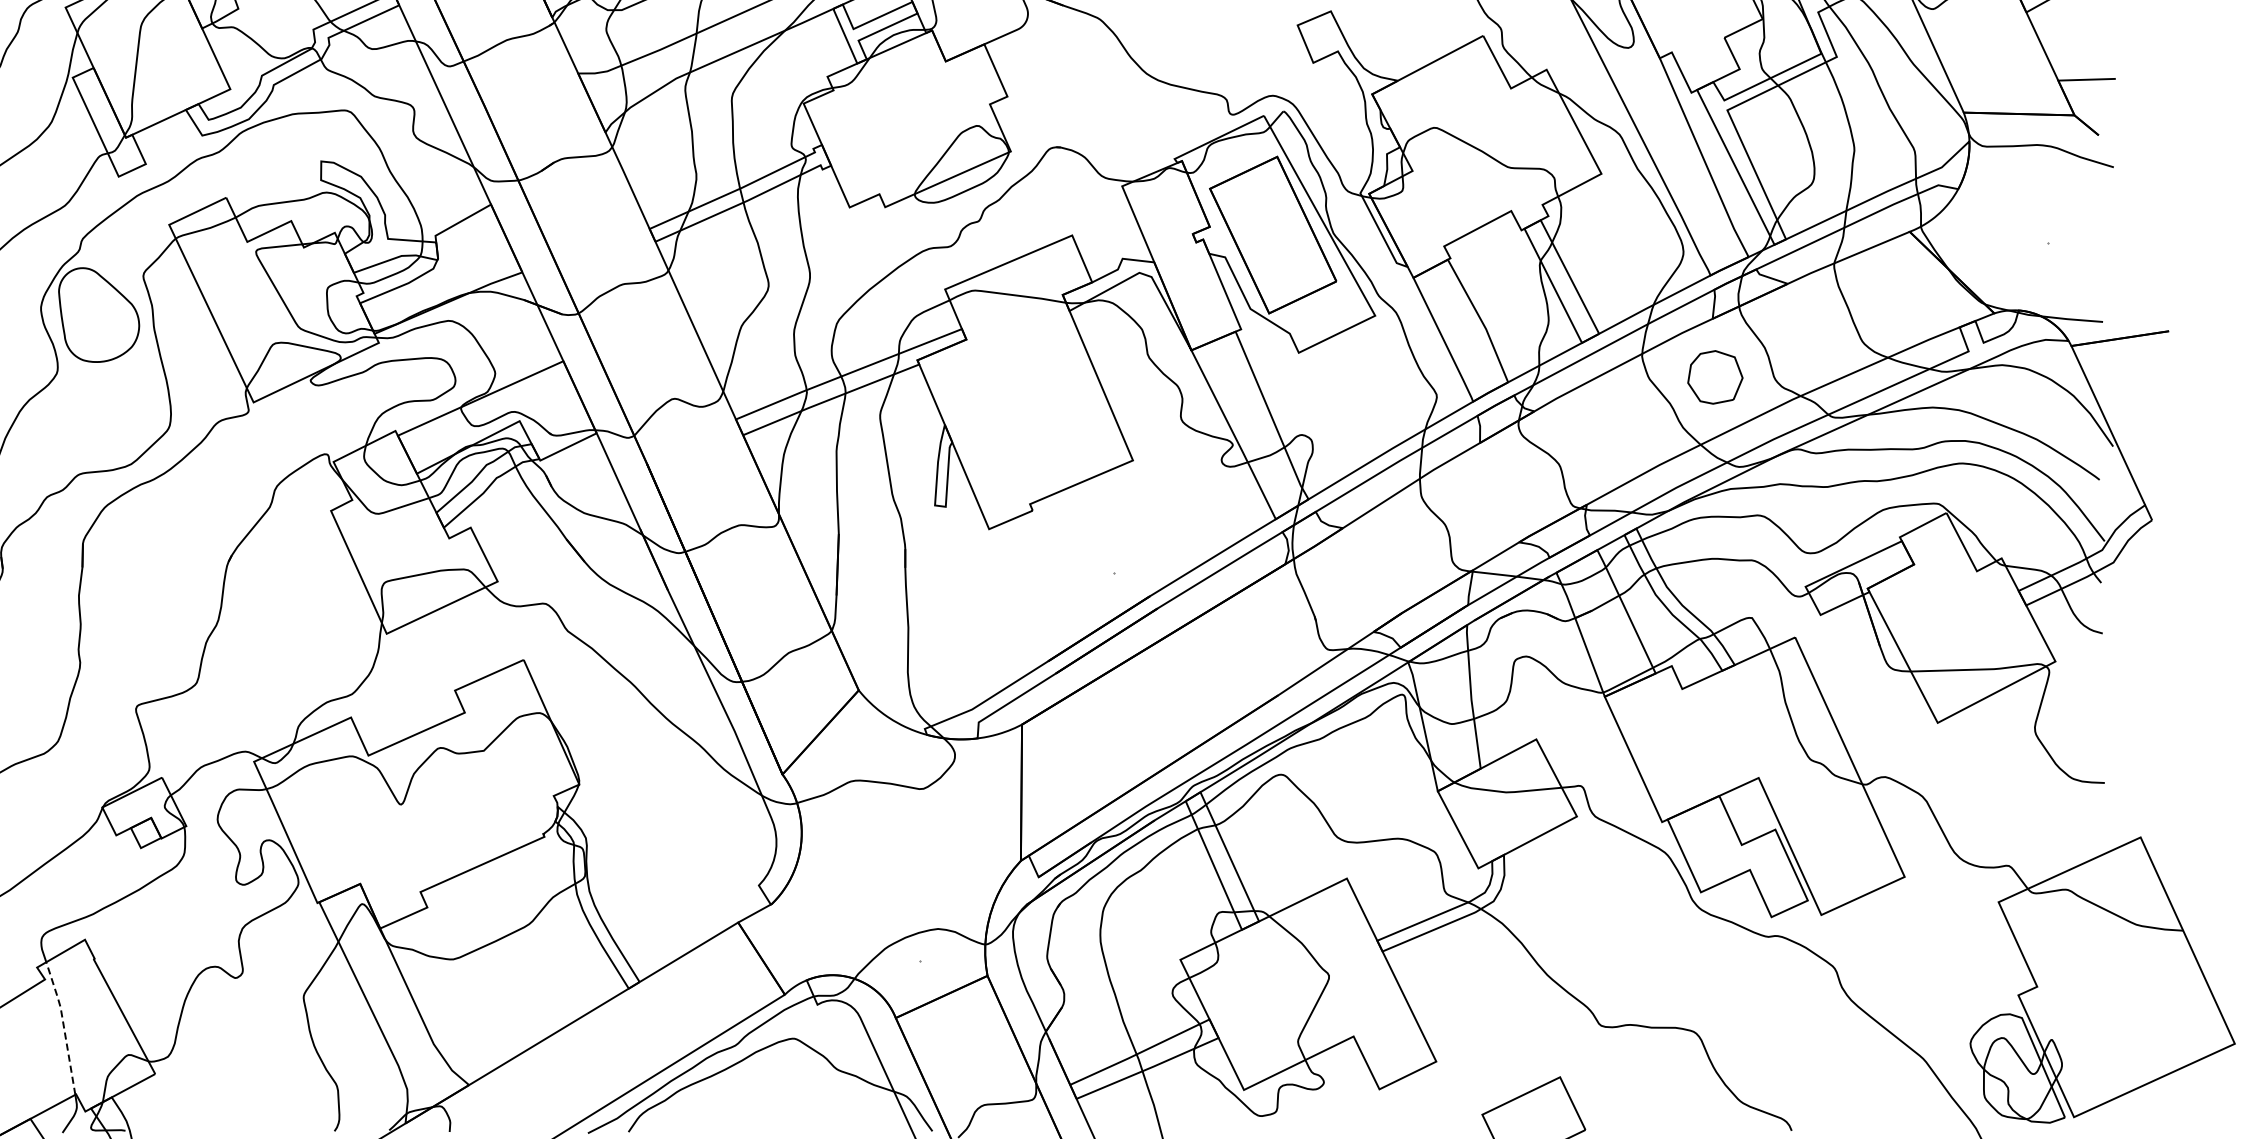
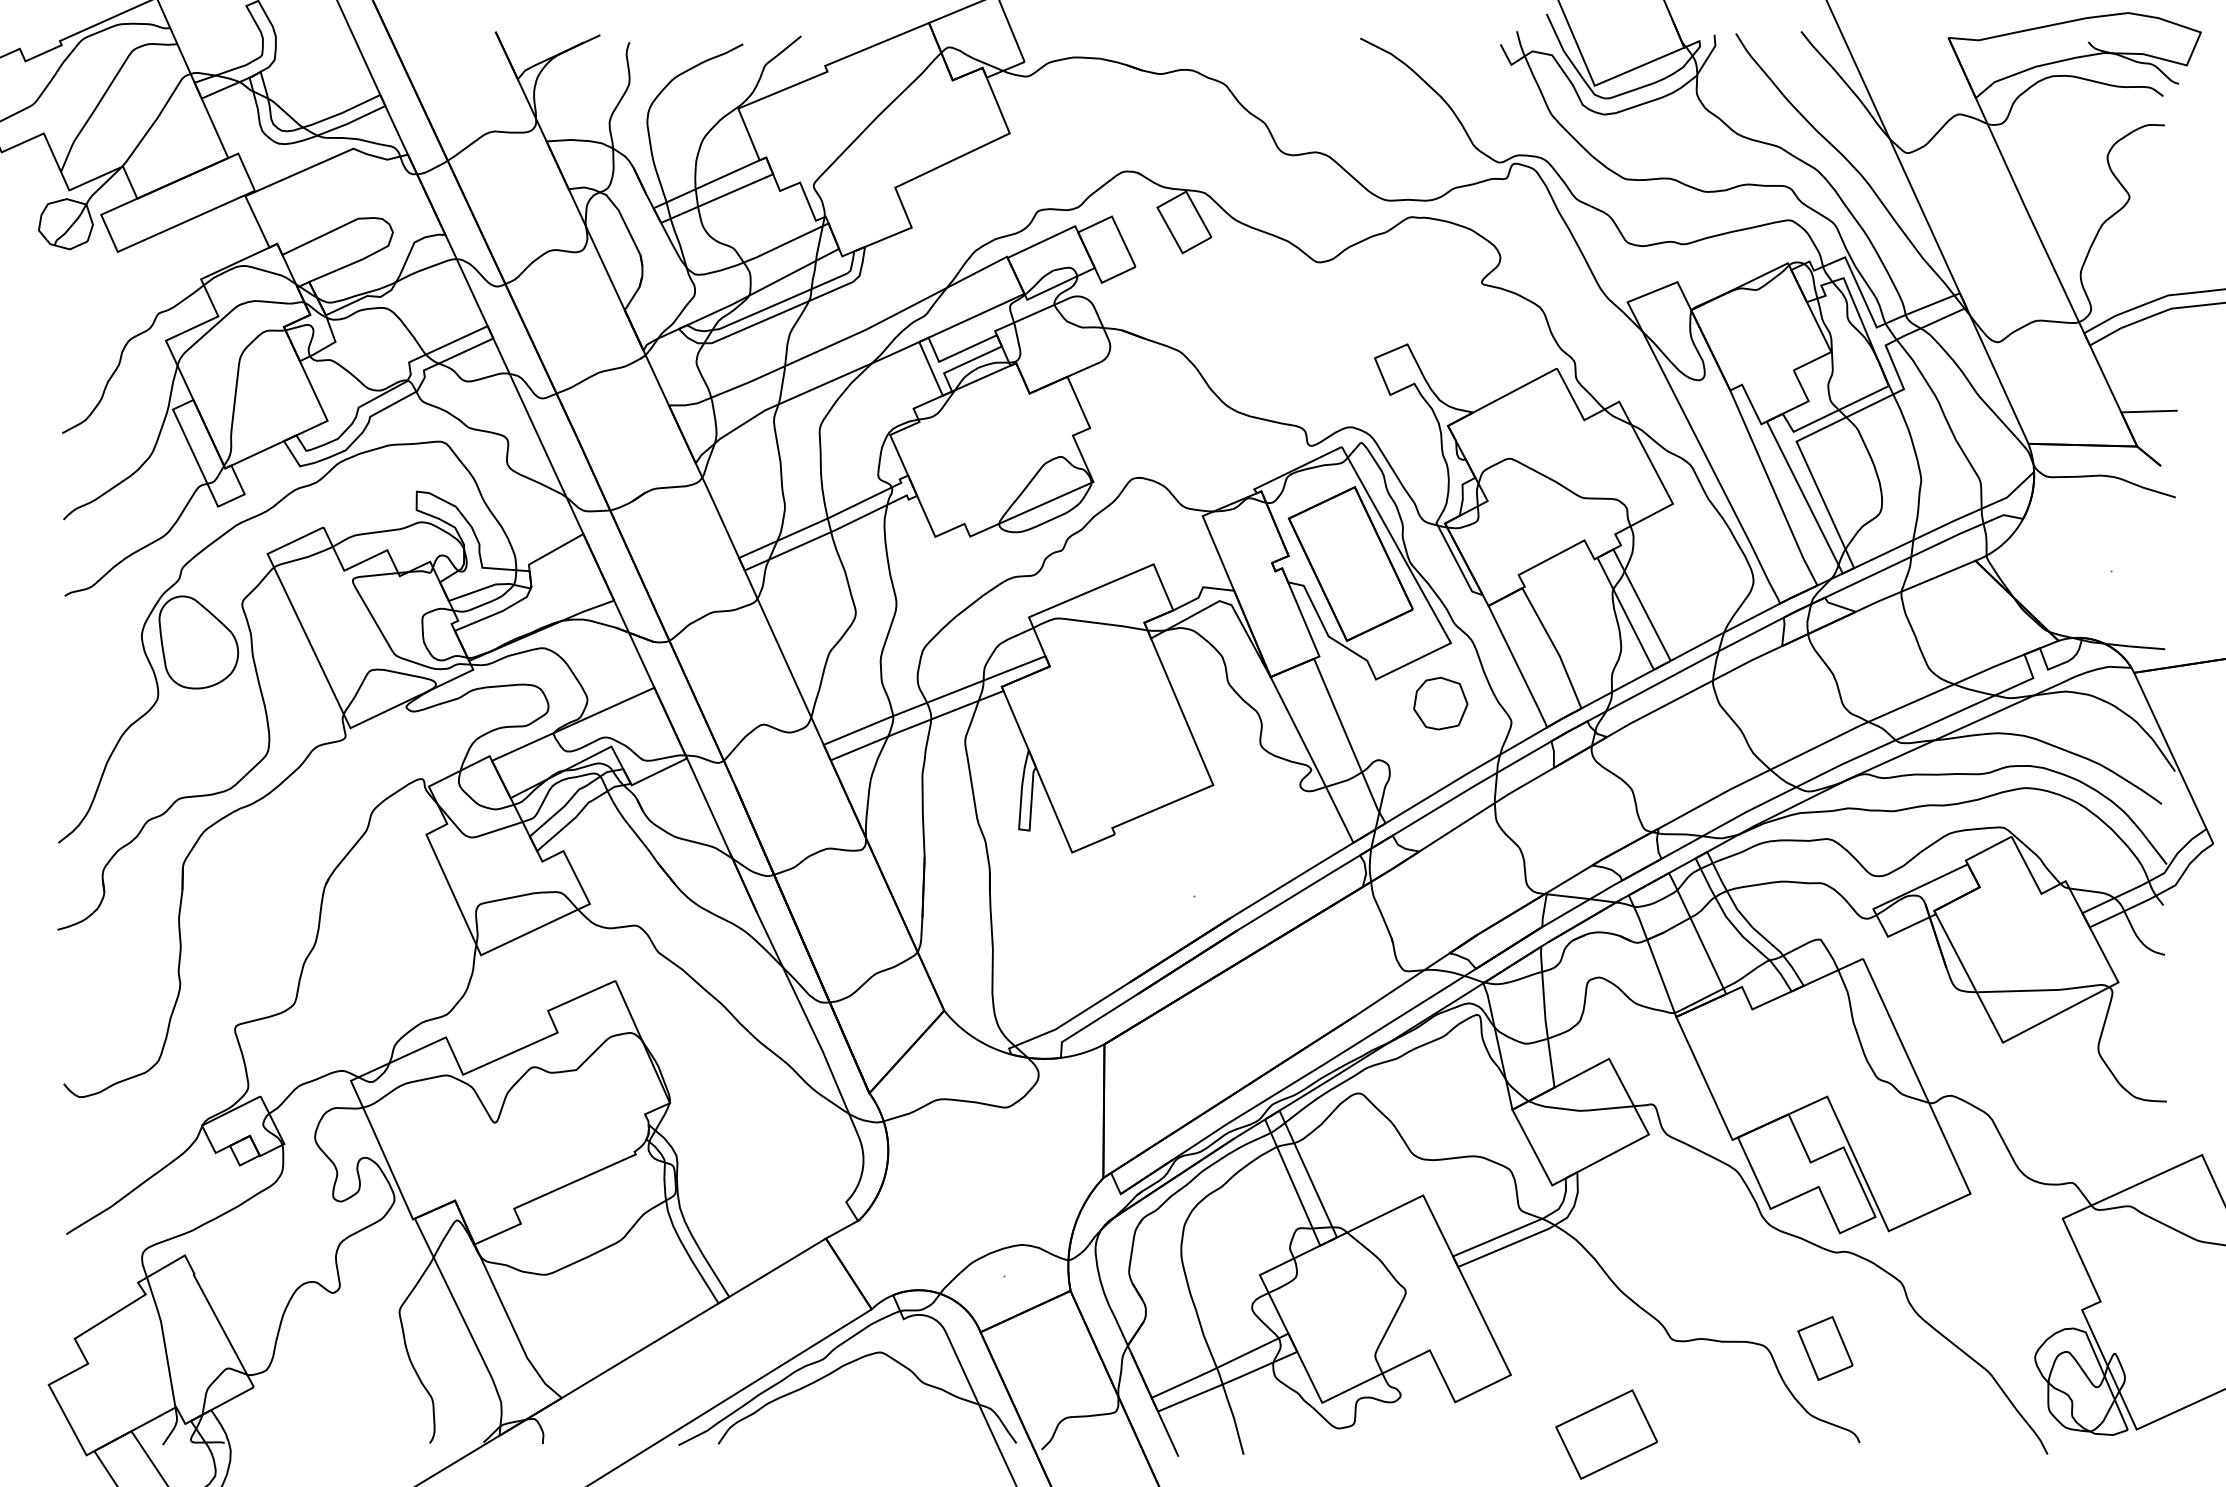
part: (1715, 377) -> (1440, 703), moved
line: (64, 1025) -> (164, 1339), dashed -> solid
part: (1756, 1034) -> (1825, 1348), added

